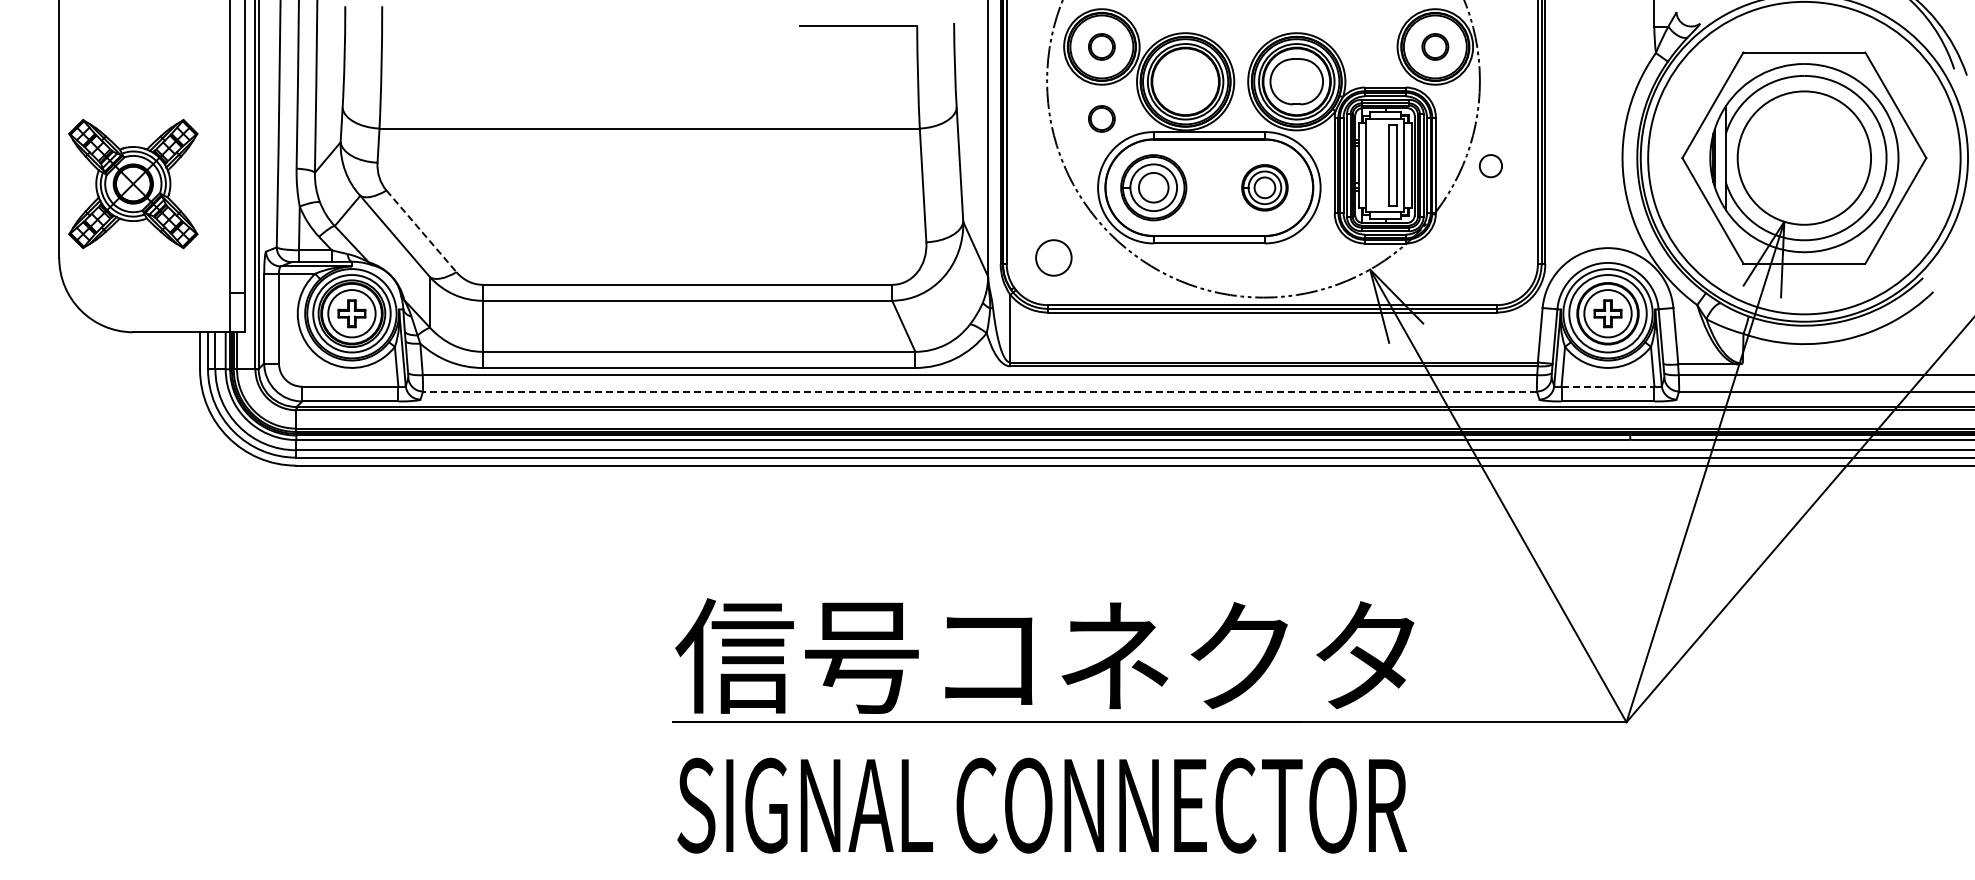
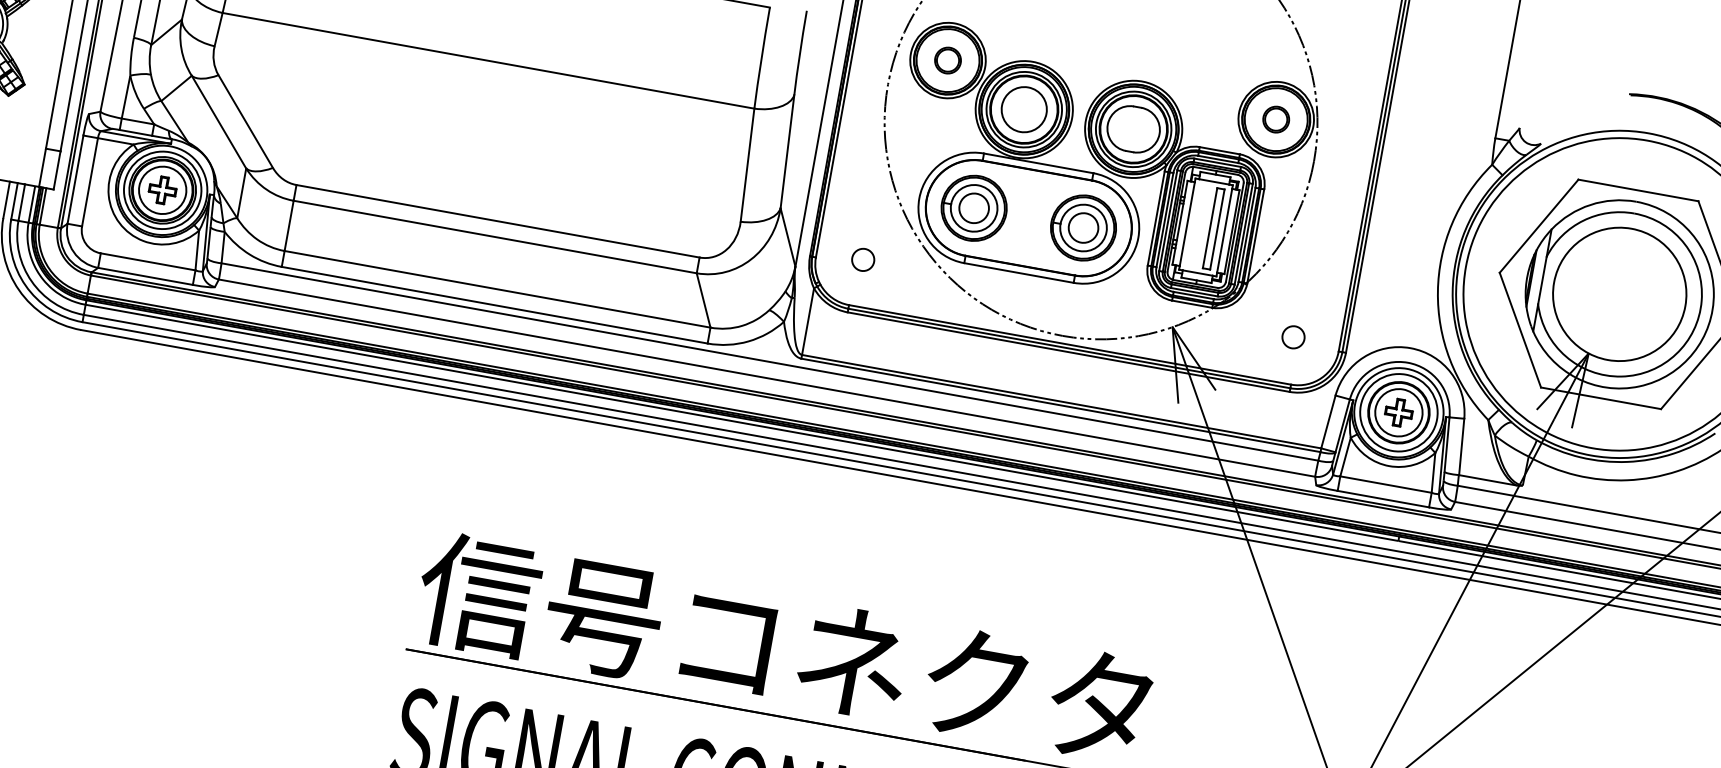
circle: (1185, 81) -> (1024, 109), added
circle: (1101, 118) -> (934, 130), removed
circle: (1490, 166) -> (1293, 337), moved
part: (1264, 187) -> (1083, 227), size x1.43
line: (421, 231) -> (245, 121), dashed -> solid
circle: (1053, 258) -> (862, 260), size x0.62
line: (1608, 386) -> (1386, 484), dashed -> solid
line: (979, 391) -> (766, 378), dashed -> solid

